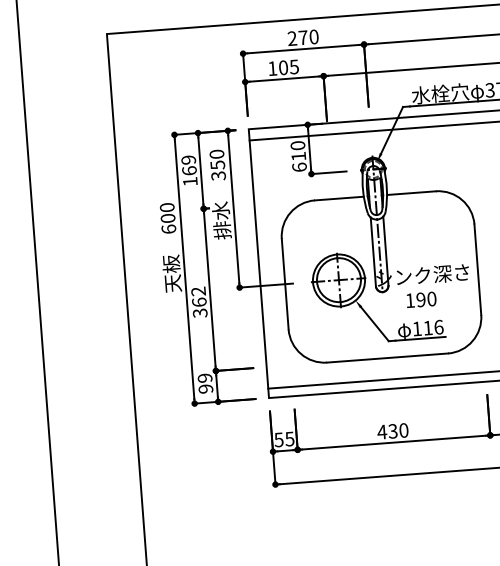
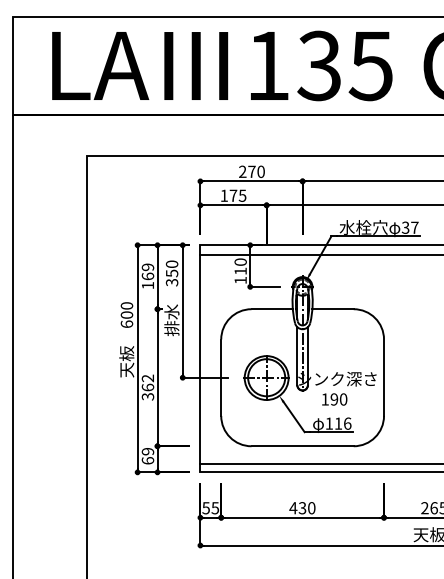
text: (283, 67) -> (233, 195), 105 -> 175
text: (299, 167) -> (240, 280), 610 -> 110
text: (205, 388) -> (147, 460), 99 -> 69

